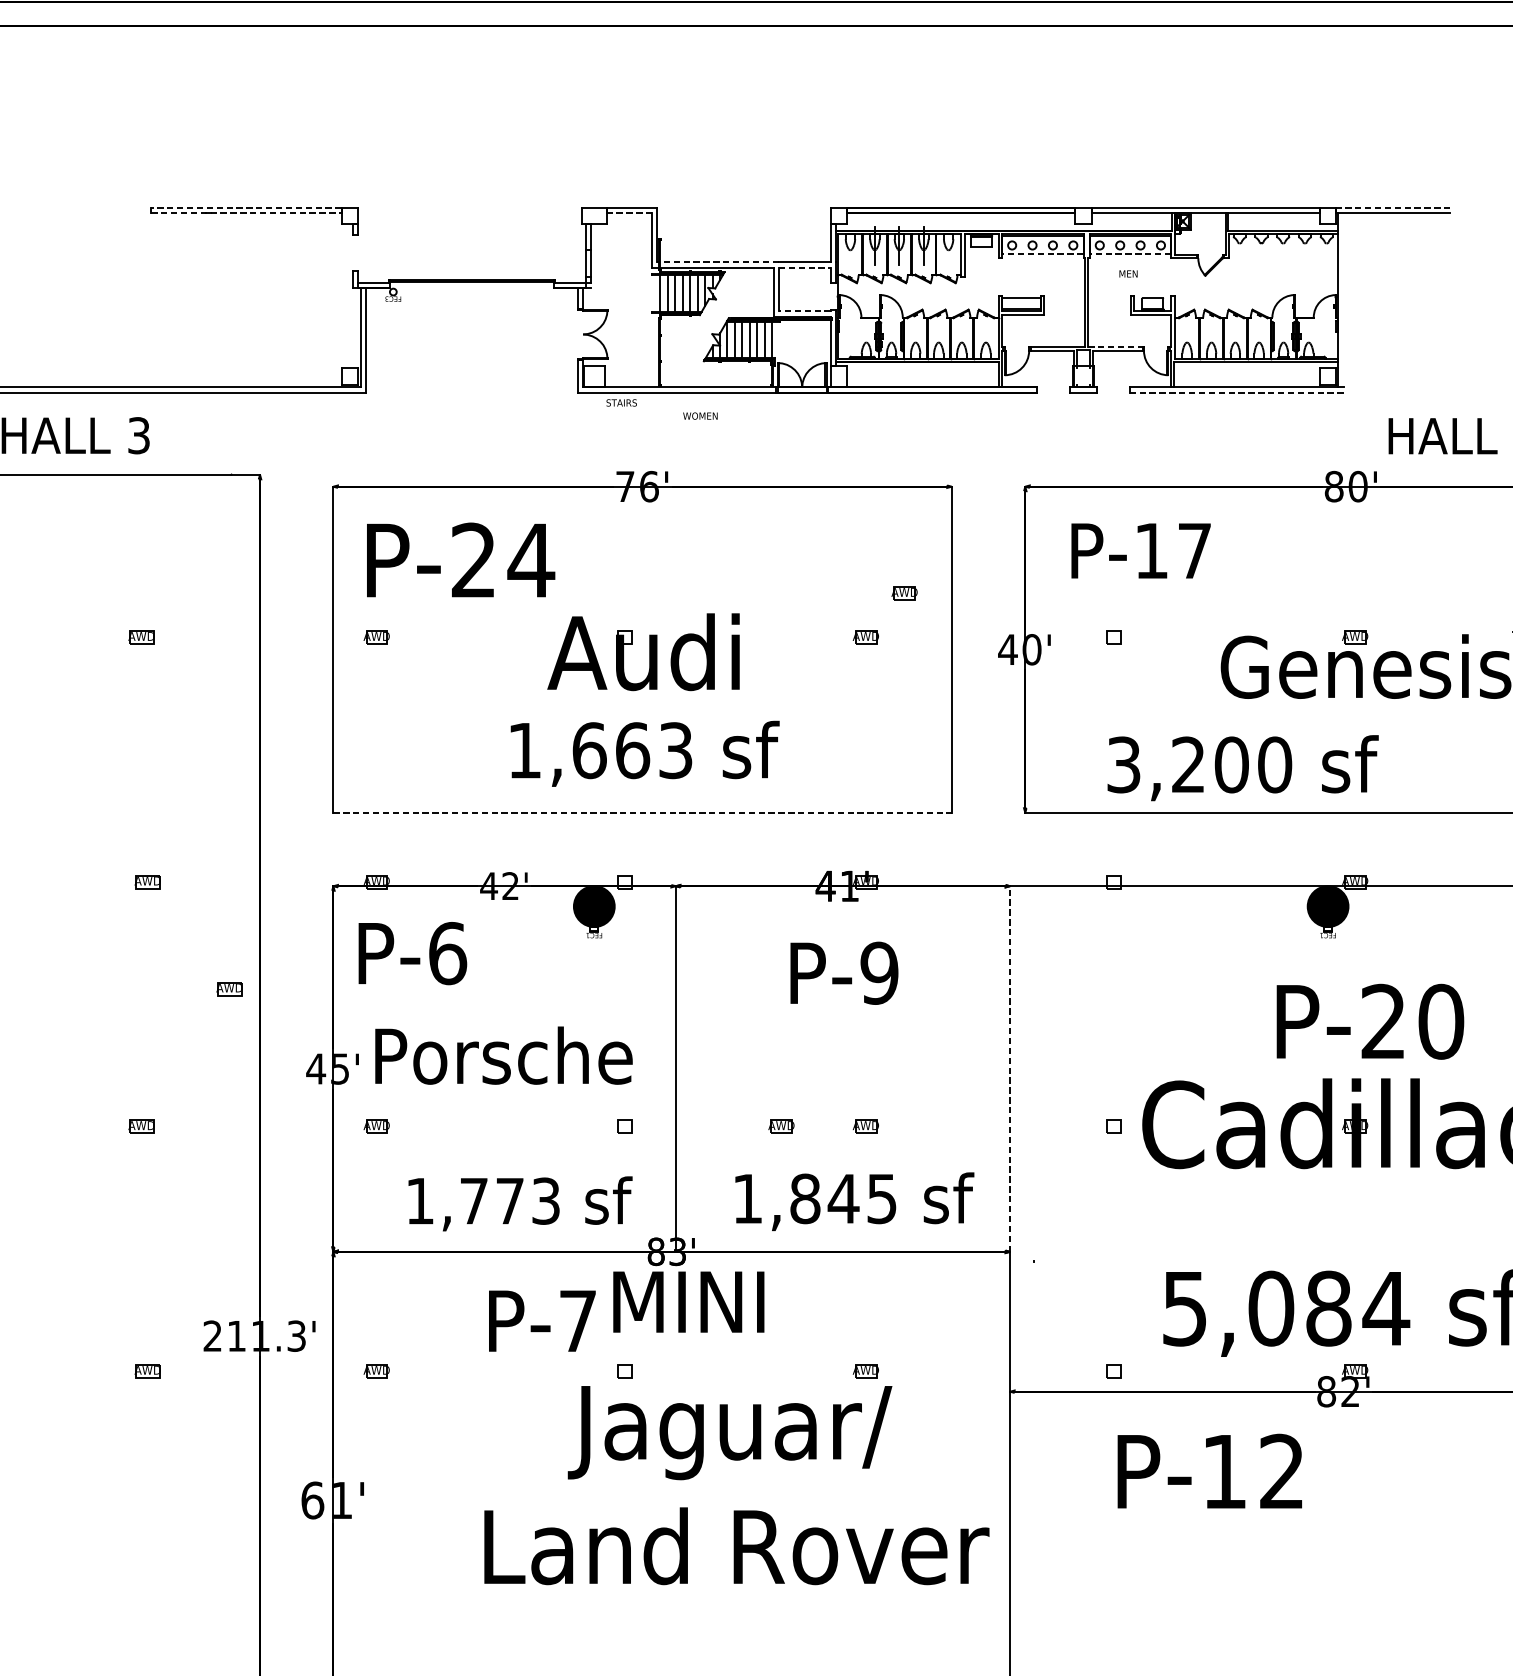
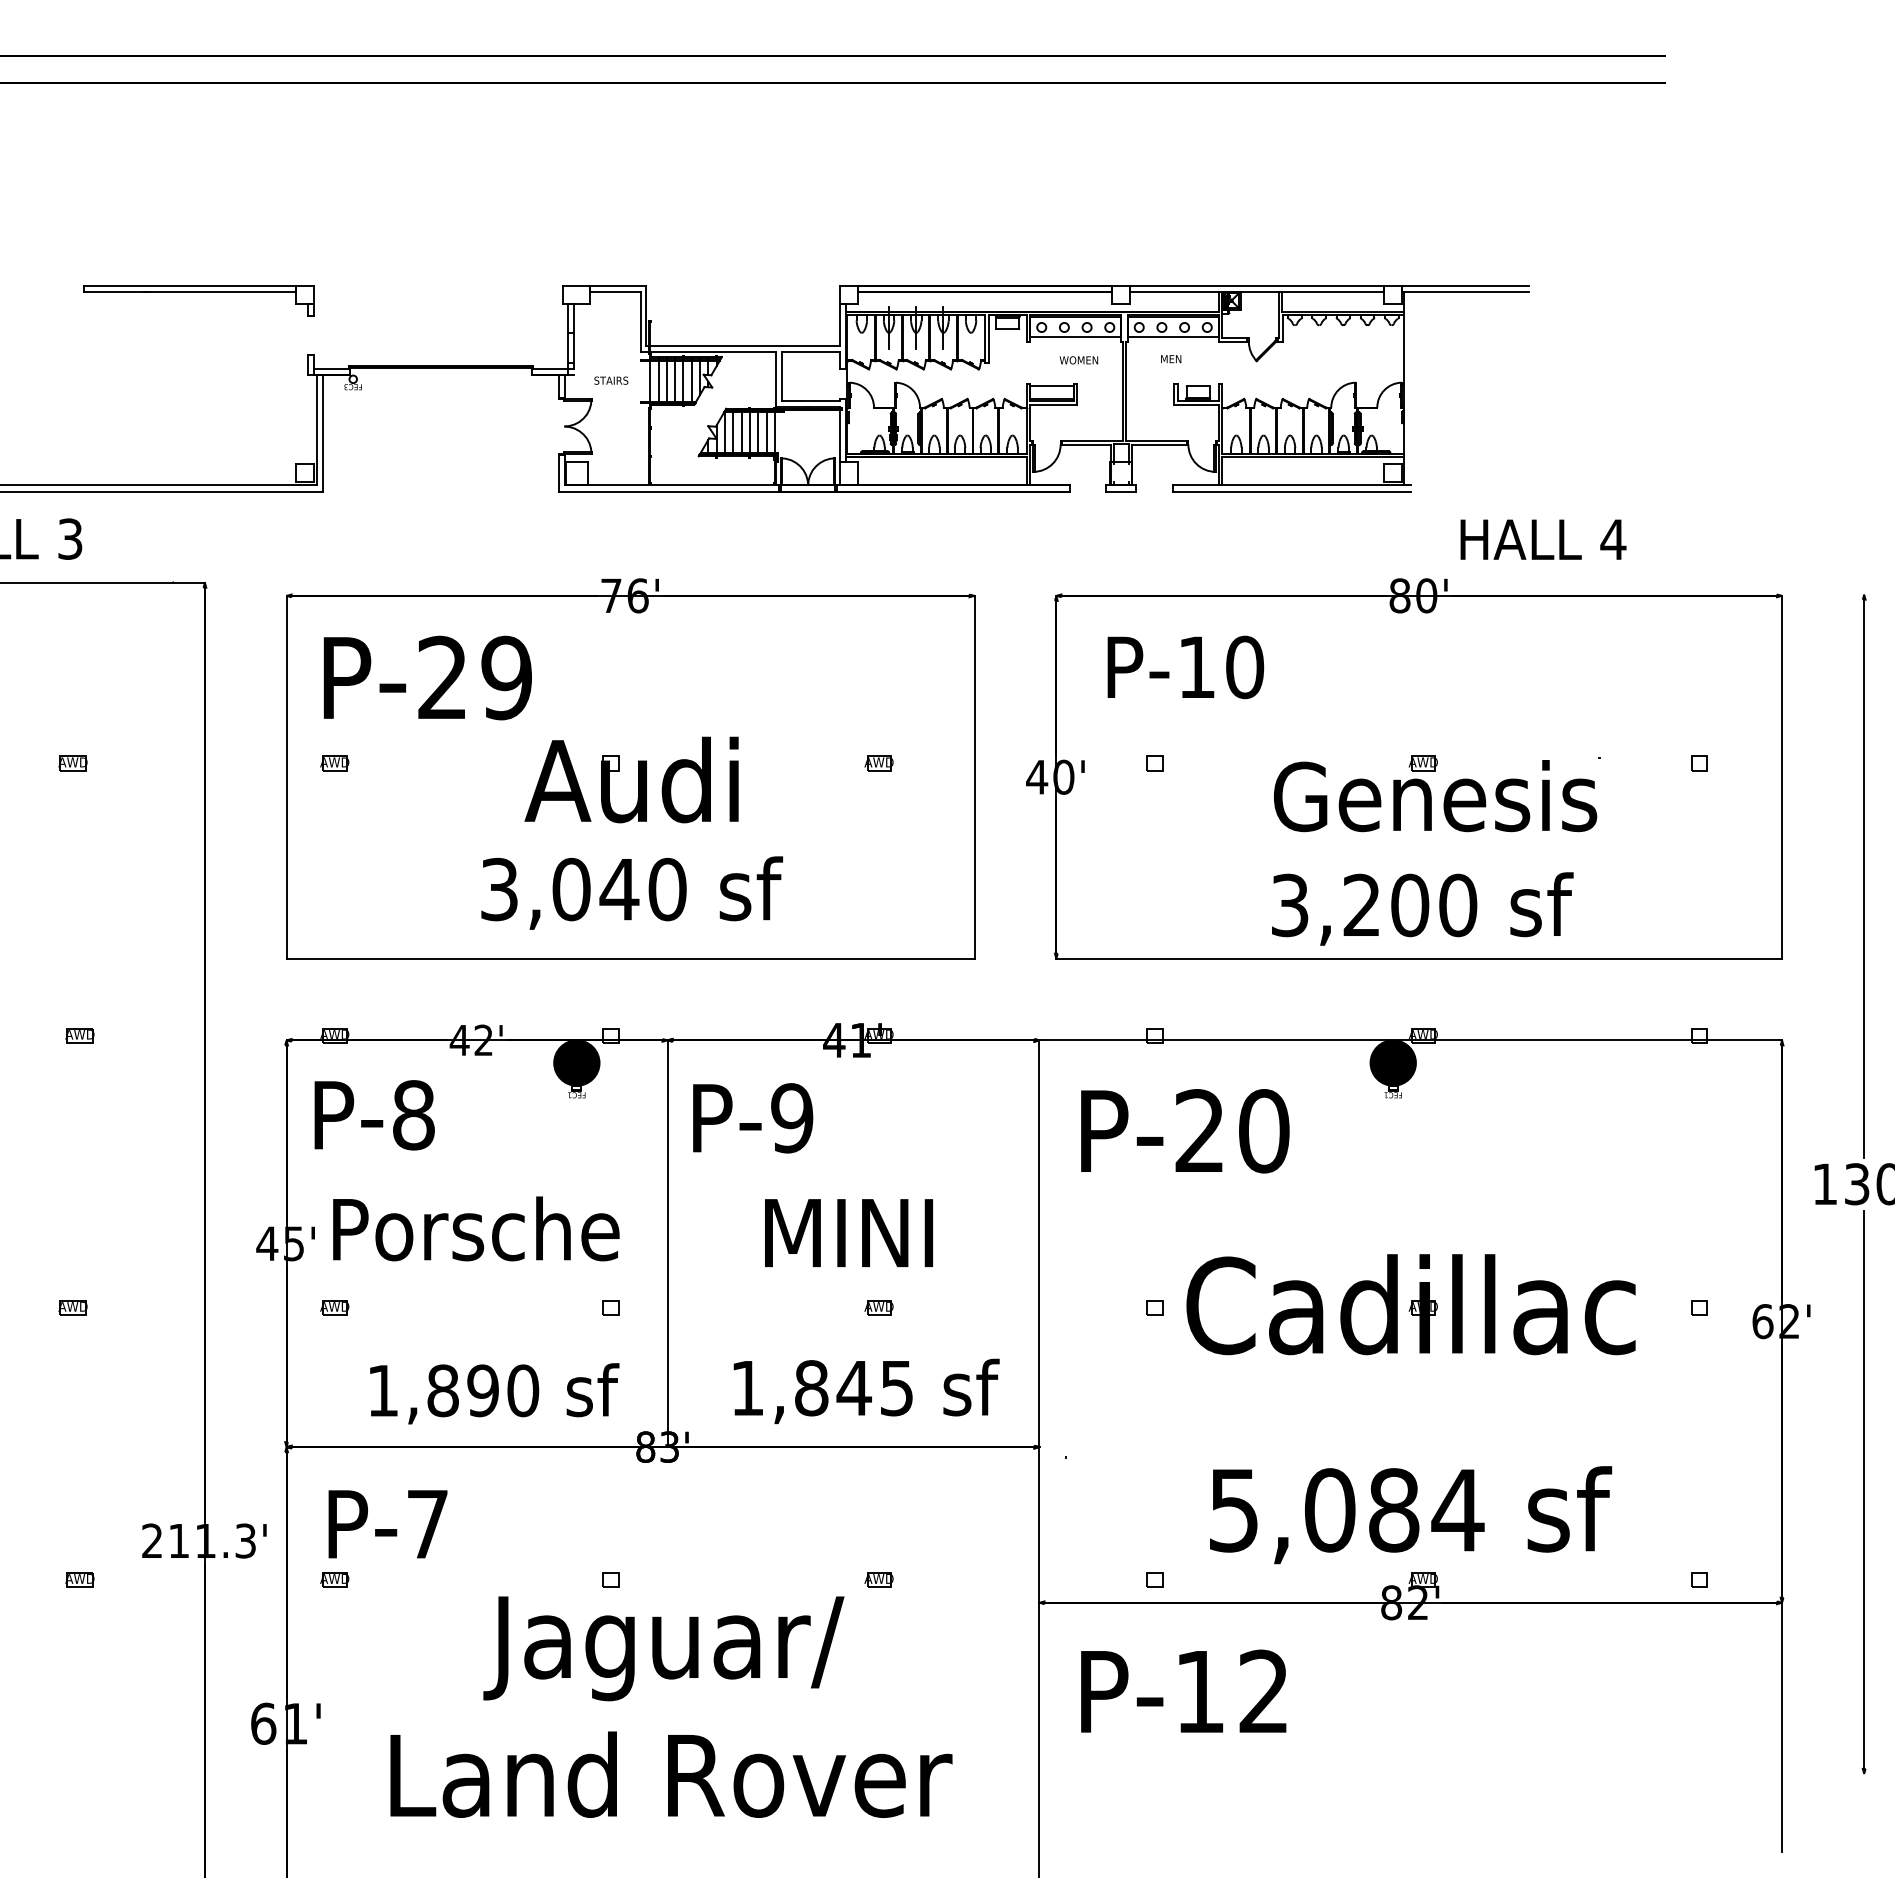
line: (246, 207) -> (189, 285), dashed -> solid
line: (1393, 207) -> (1465, 285), dashed -> solid
line: (246, 213) -> (189, 291), dashed -> solid
line: (629, 213) -> (616, 291), dashed -> solid
line: (1042, 253) -> (1075, 336), dashed -> solid
line: (1129, 253) -> (1172, 336), dashed -> solid
line: (718, 262) -> (714, 346), dashed -> solid
line: (805, 267) -> (811, 352), dashed -> solid
line: (805, 311) -> (811, 400), dashed -> solid
line: (1116, 347) -> (1157, 440), dashed -> solid
line: (1237, 392) -> (1292, 491), dashed -> solid
text: (621, 402) -> (611, 380), moved
text: (700, 416) -> (1078, 360), moved
text: (1195, 551) -> (1245, 667), P-17 -> P-10
text: (531, 560) -> (506, 677), P-24 -> P-29
part: (904, 593) -> (921, 714), removed
text: (600, 750) -> (583, 889), 1,663 -> 3,040
text: (1242, 767) -> (1422, 908), moved
line: (642, 812) -> (630, 958), dashed -> solid
text: (448, 953) -> (414, 1115), P-6 -> P-8
text: (844, 973) -> (753, 1118), moved
part: (229, 988) -> (170, 1154), removed
text: (1370, 1022) -> (1185, 1131), moved
line: (1010, 1068) -> (1039, 1243), dashed -> solid
part: (780, 1126) -> (784, 1307), removed
text: (510, 1200) -> (483, 1390), 1,773 -> 1,890
text: (688, 1302) -> (848, 1233), moved
text: (541, 1321) -> (387, 1524), moved
text: (1209, 1470) -> (1183, 1690), moved
text: (736, 1484) -> (671, 1706), moved

